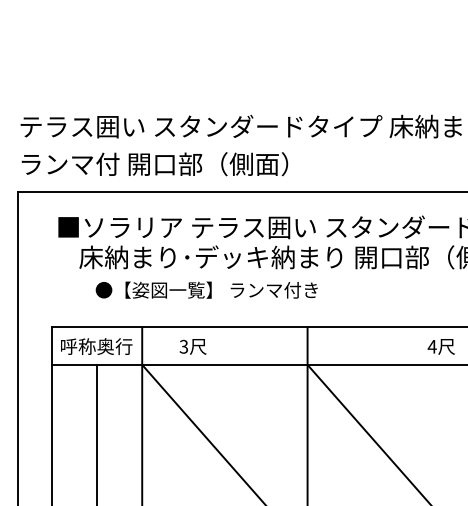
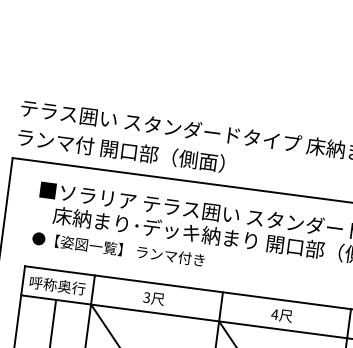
text: (206, 289) -> (118, 248), moved
text: (192, 346) -> (153, 298), moved
text: (440, 346) -> (281, 315), moved

